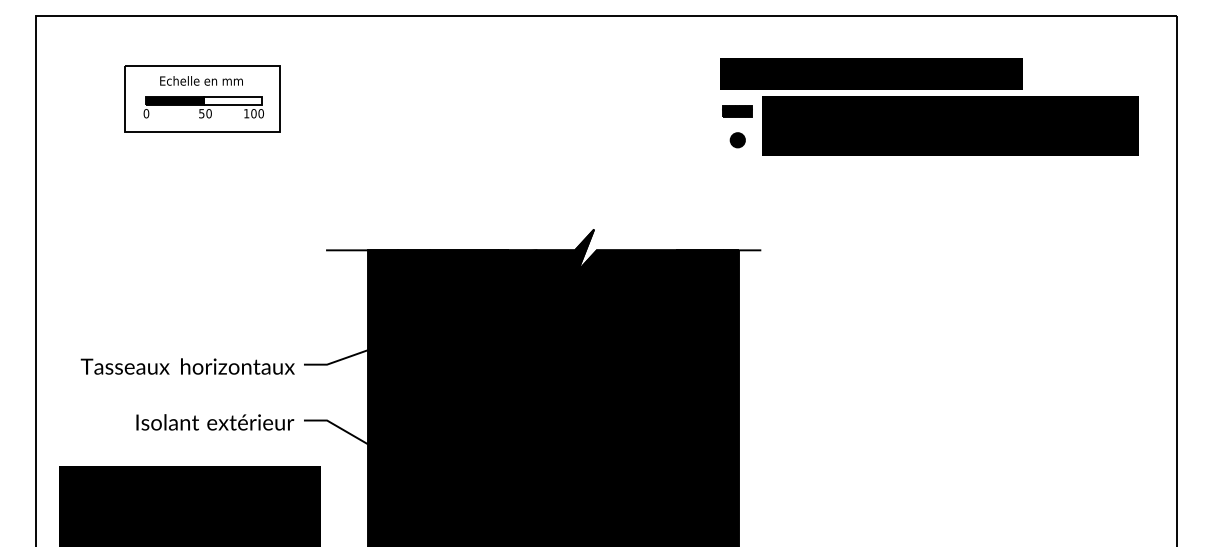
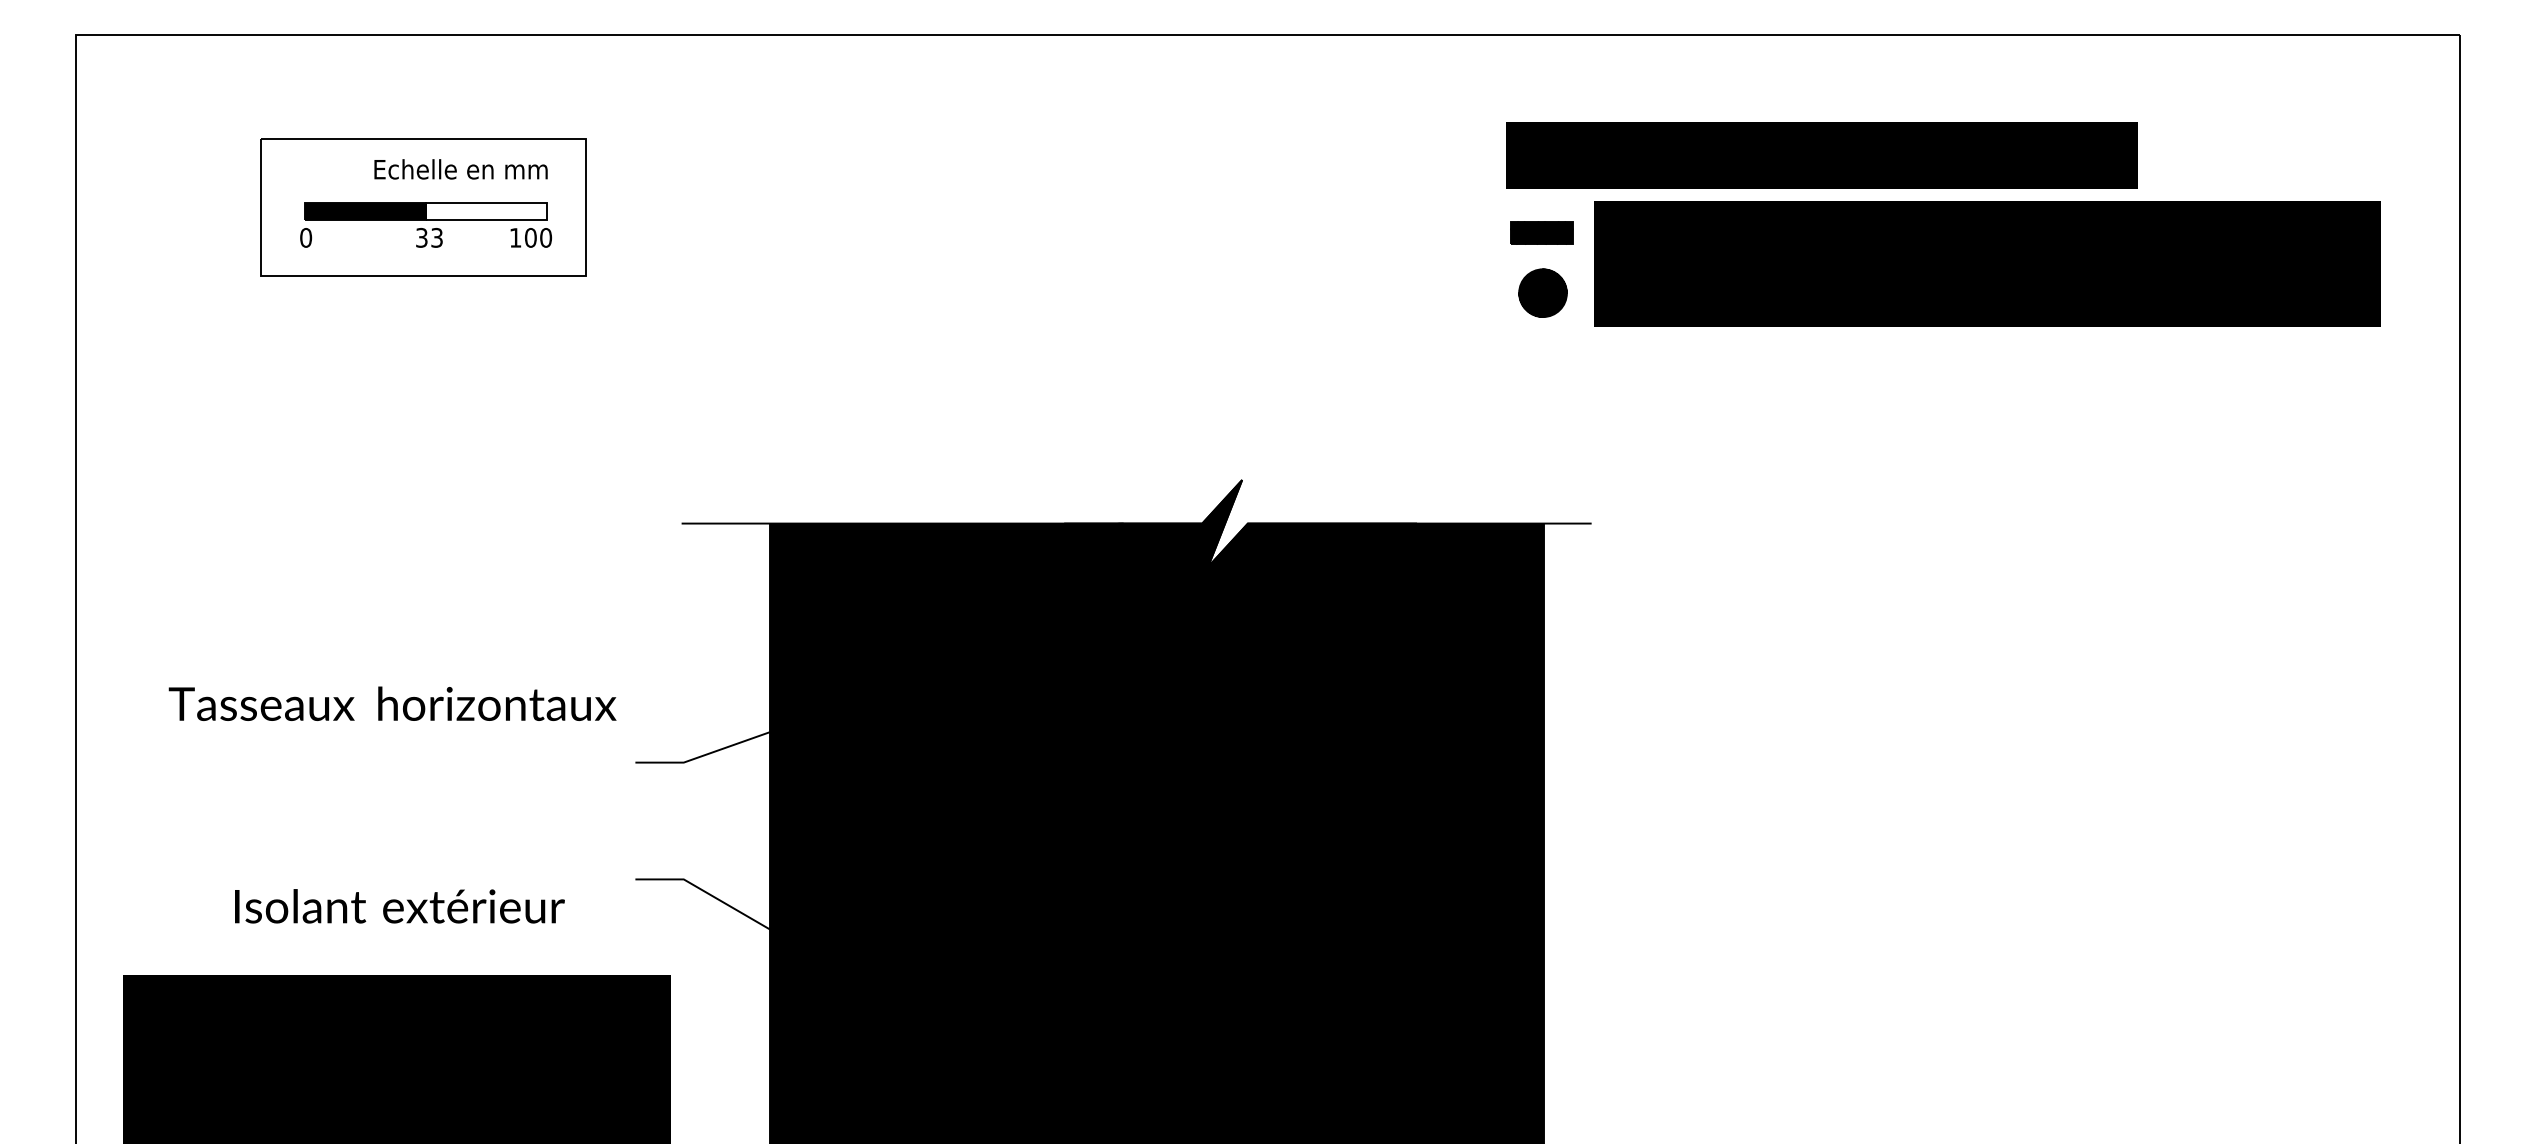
text: (201, 80) -> (460, 168), moved
text: (205, 113) -> (429, 237), 50 -> 33
part: (737, 140) -> (1541, 293), size x1.6
text: (187, 366) -> (391, 703), moved
text: (215, 422) -> (400, 906), moved

